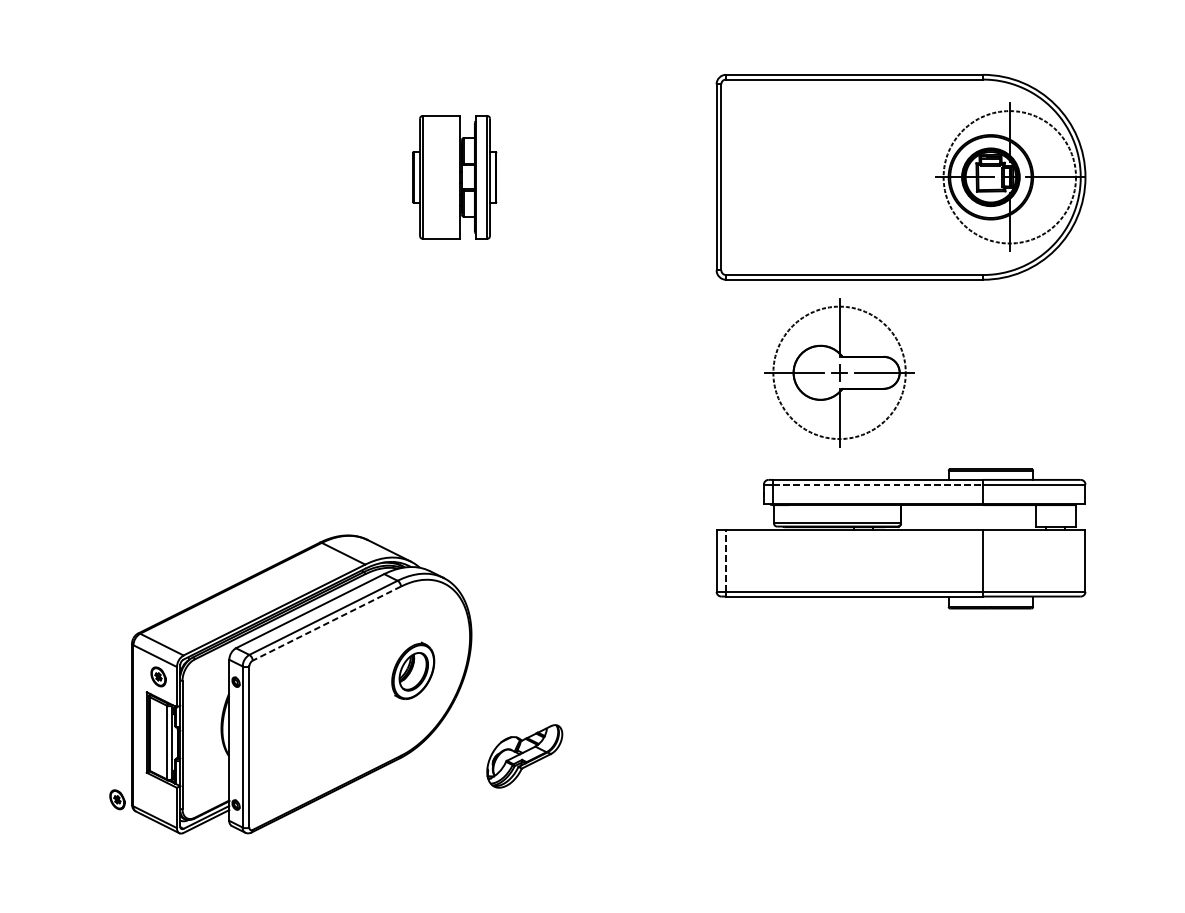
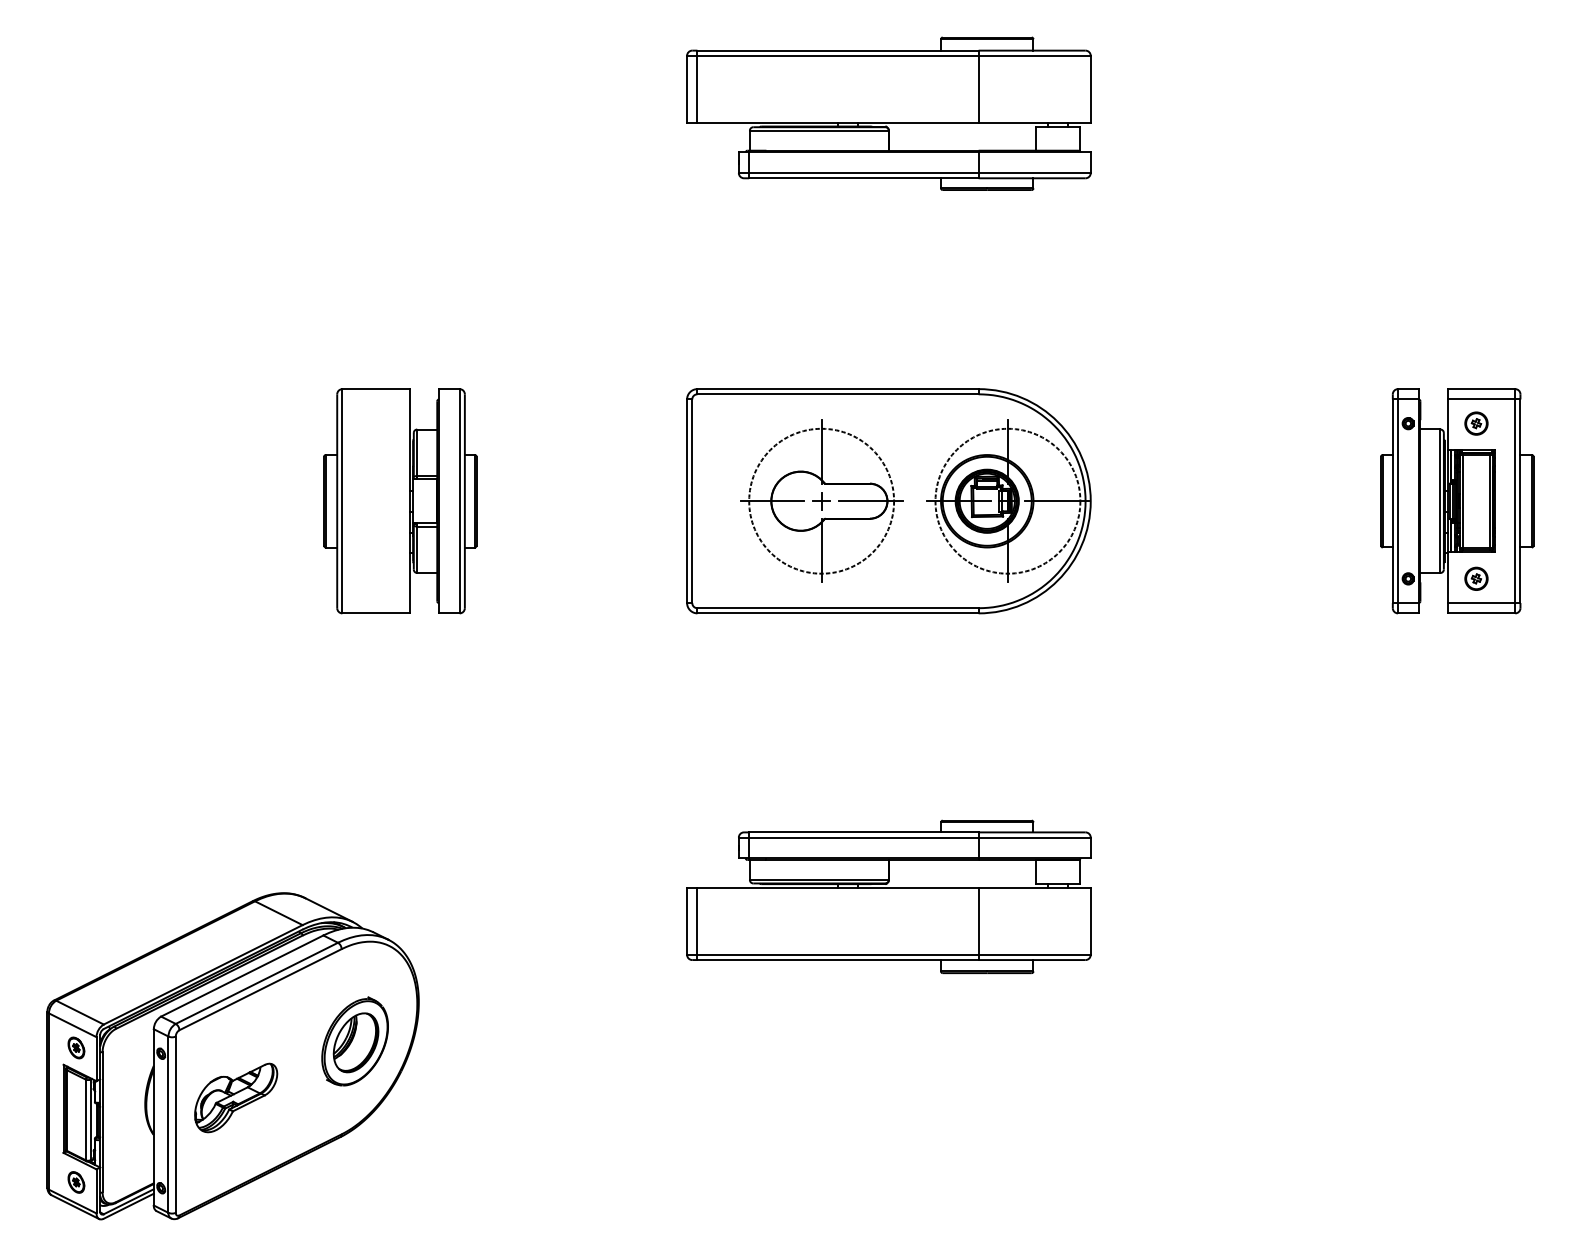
part: (454, 177) -> (400, 501), size x1.67
part: (839, 372) -> (821, 500), moved
line: (877, 484) -> (863, 837), dashed -> solid
line: (726, 561) -> (697, 921), dashed -> solid
line: (326, 623) -> (260, 989), dashed -> solid
part: (412, 670) -> (354, 1041), size x1.43
part: (525, 755) -> (236, 1097), moved
part: (117, 799) -> (76, 1182), moved

